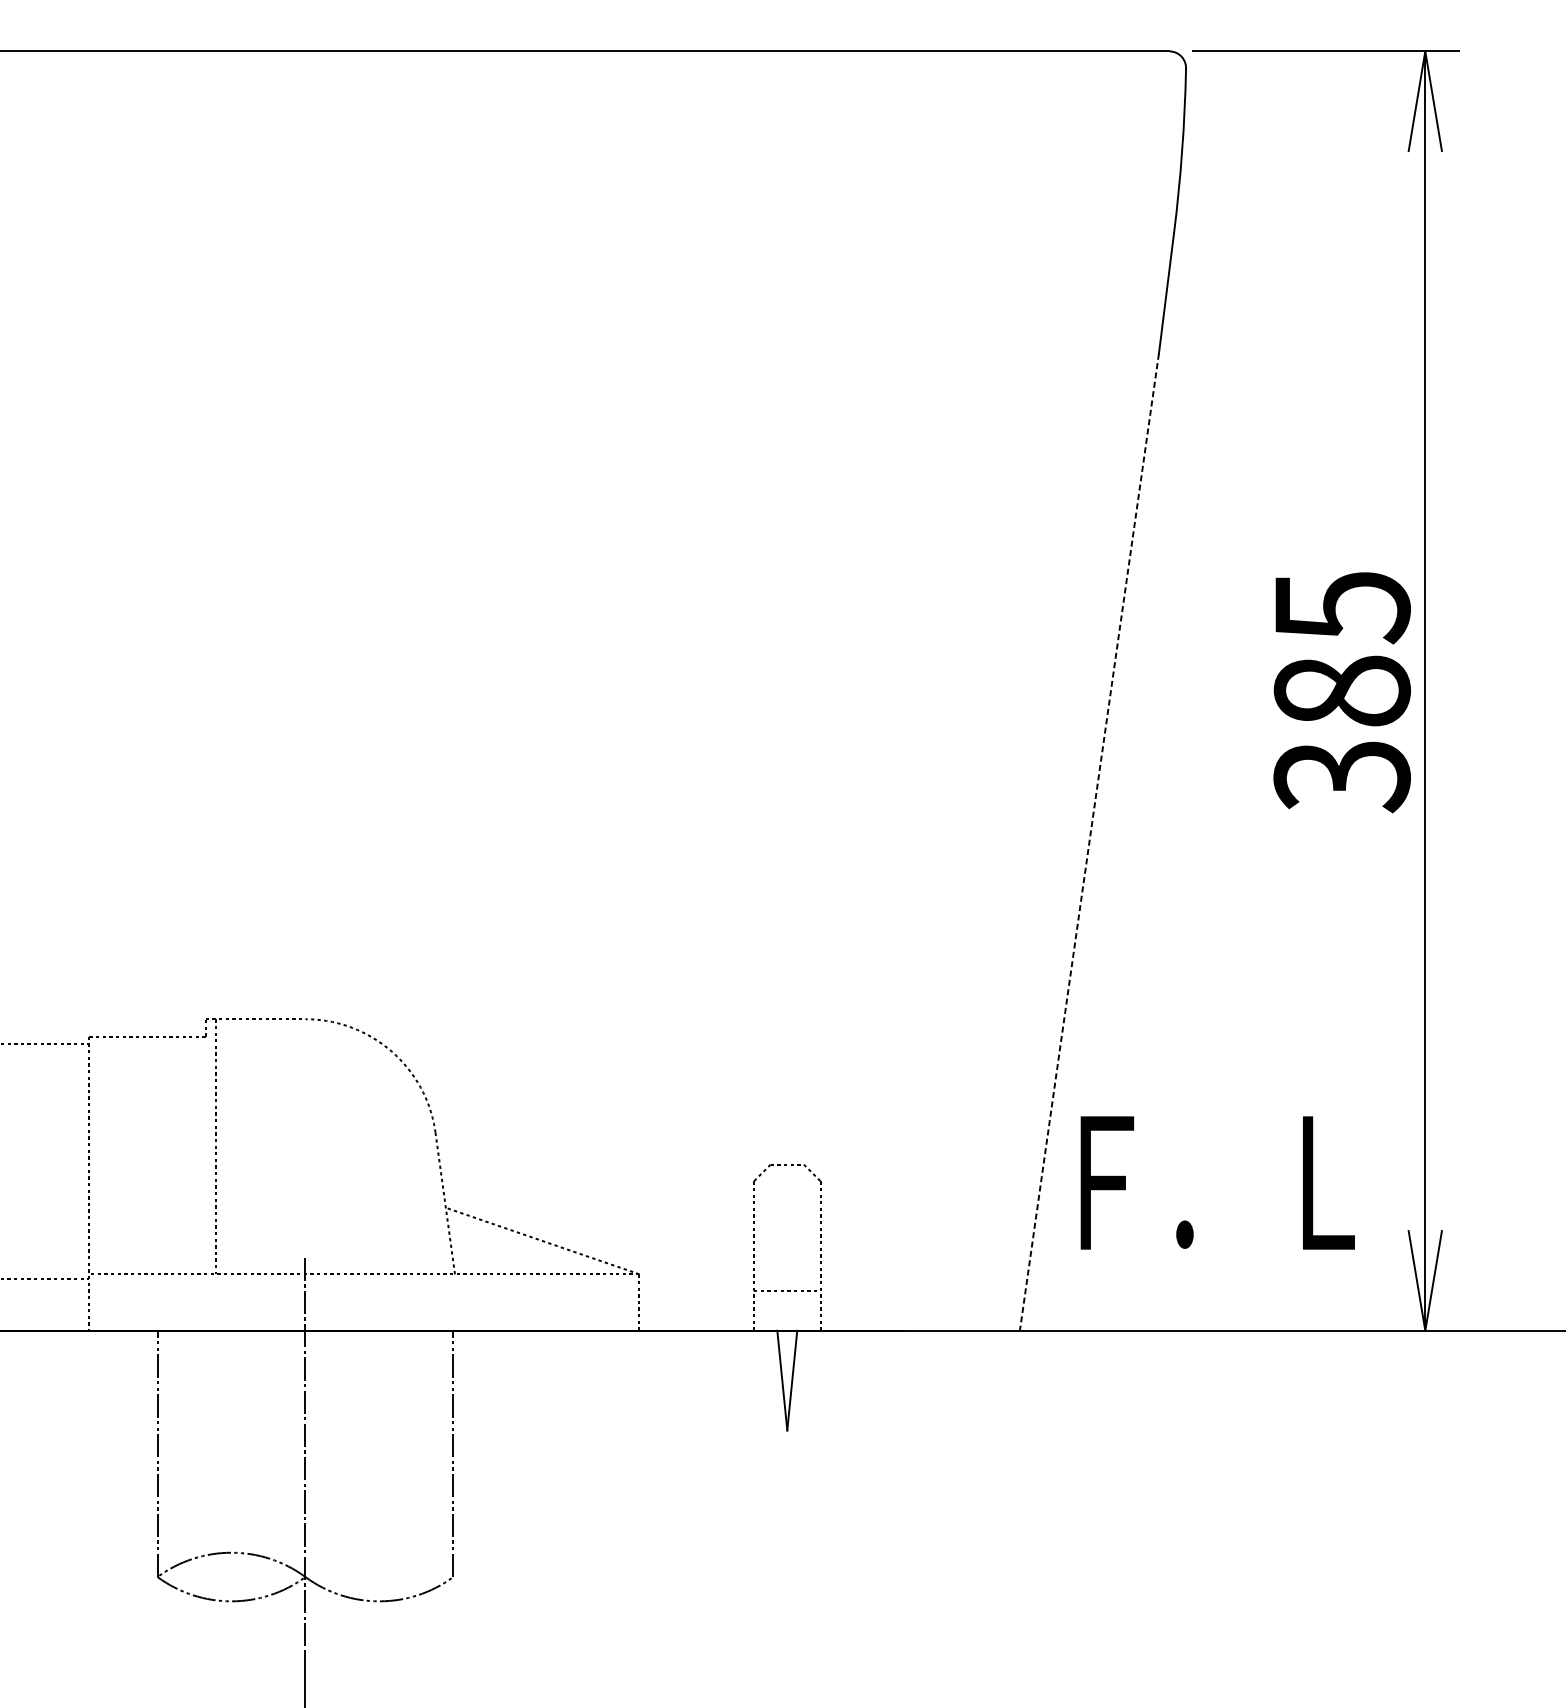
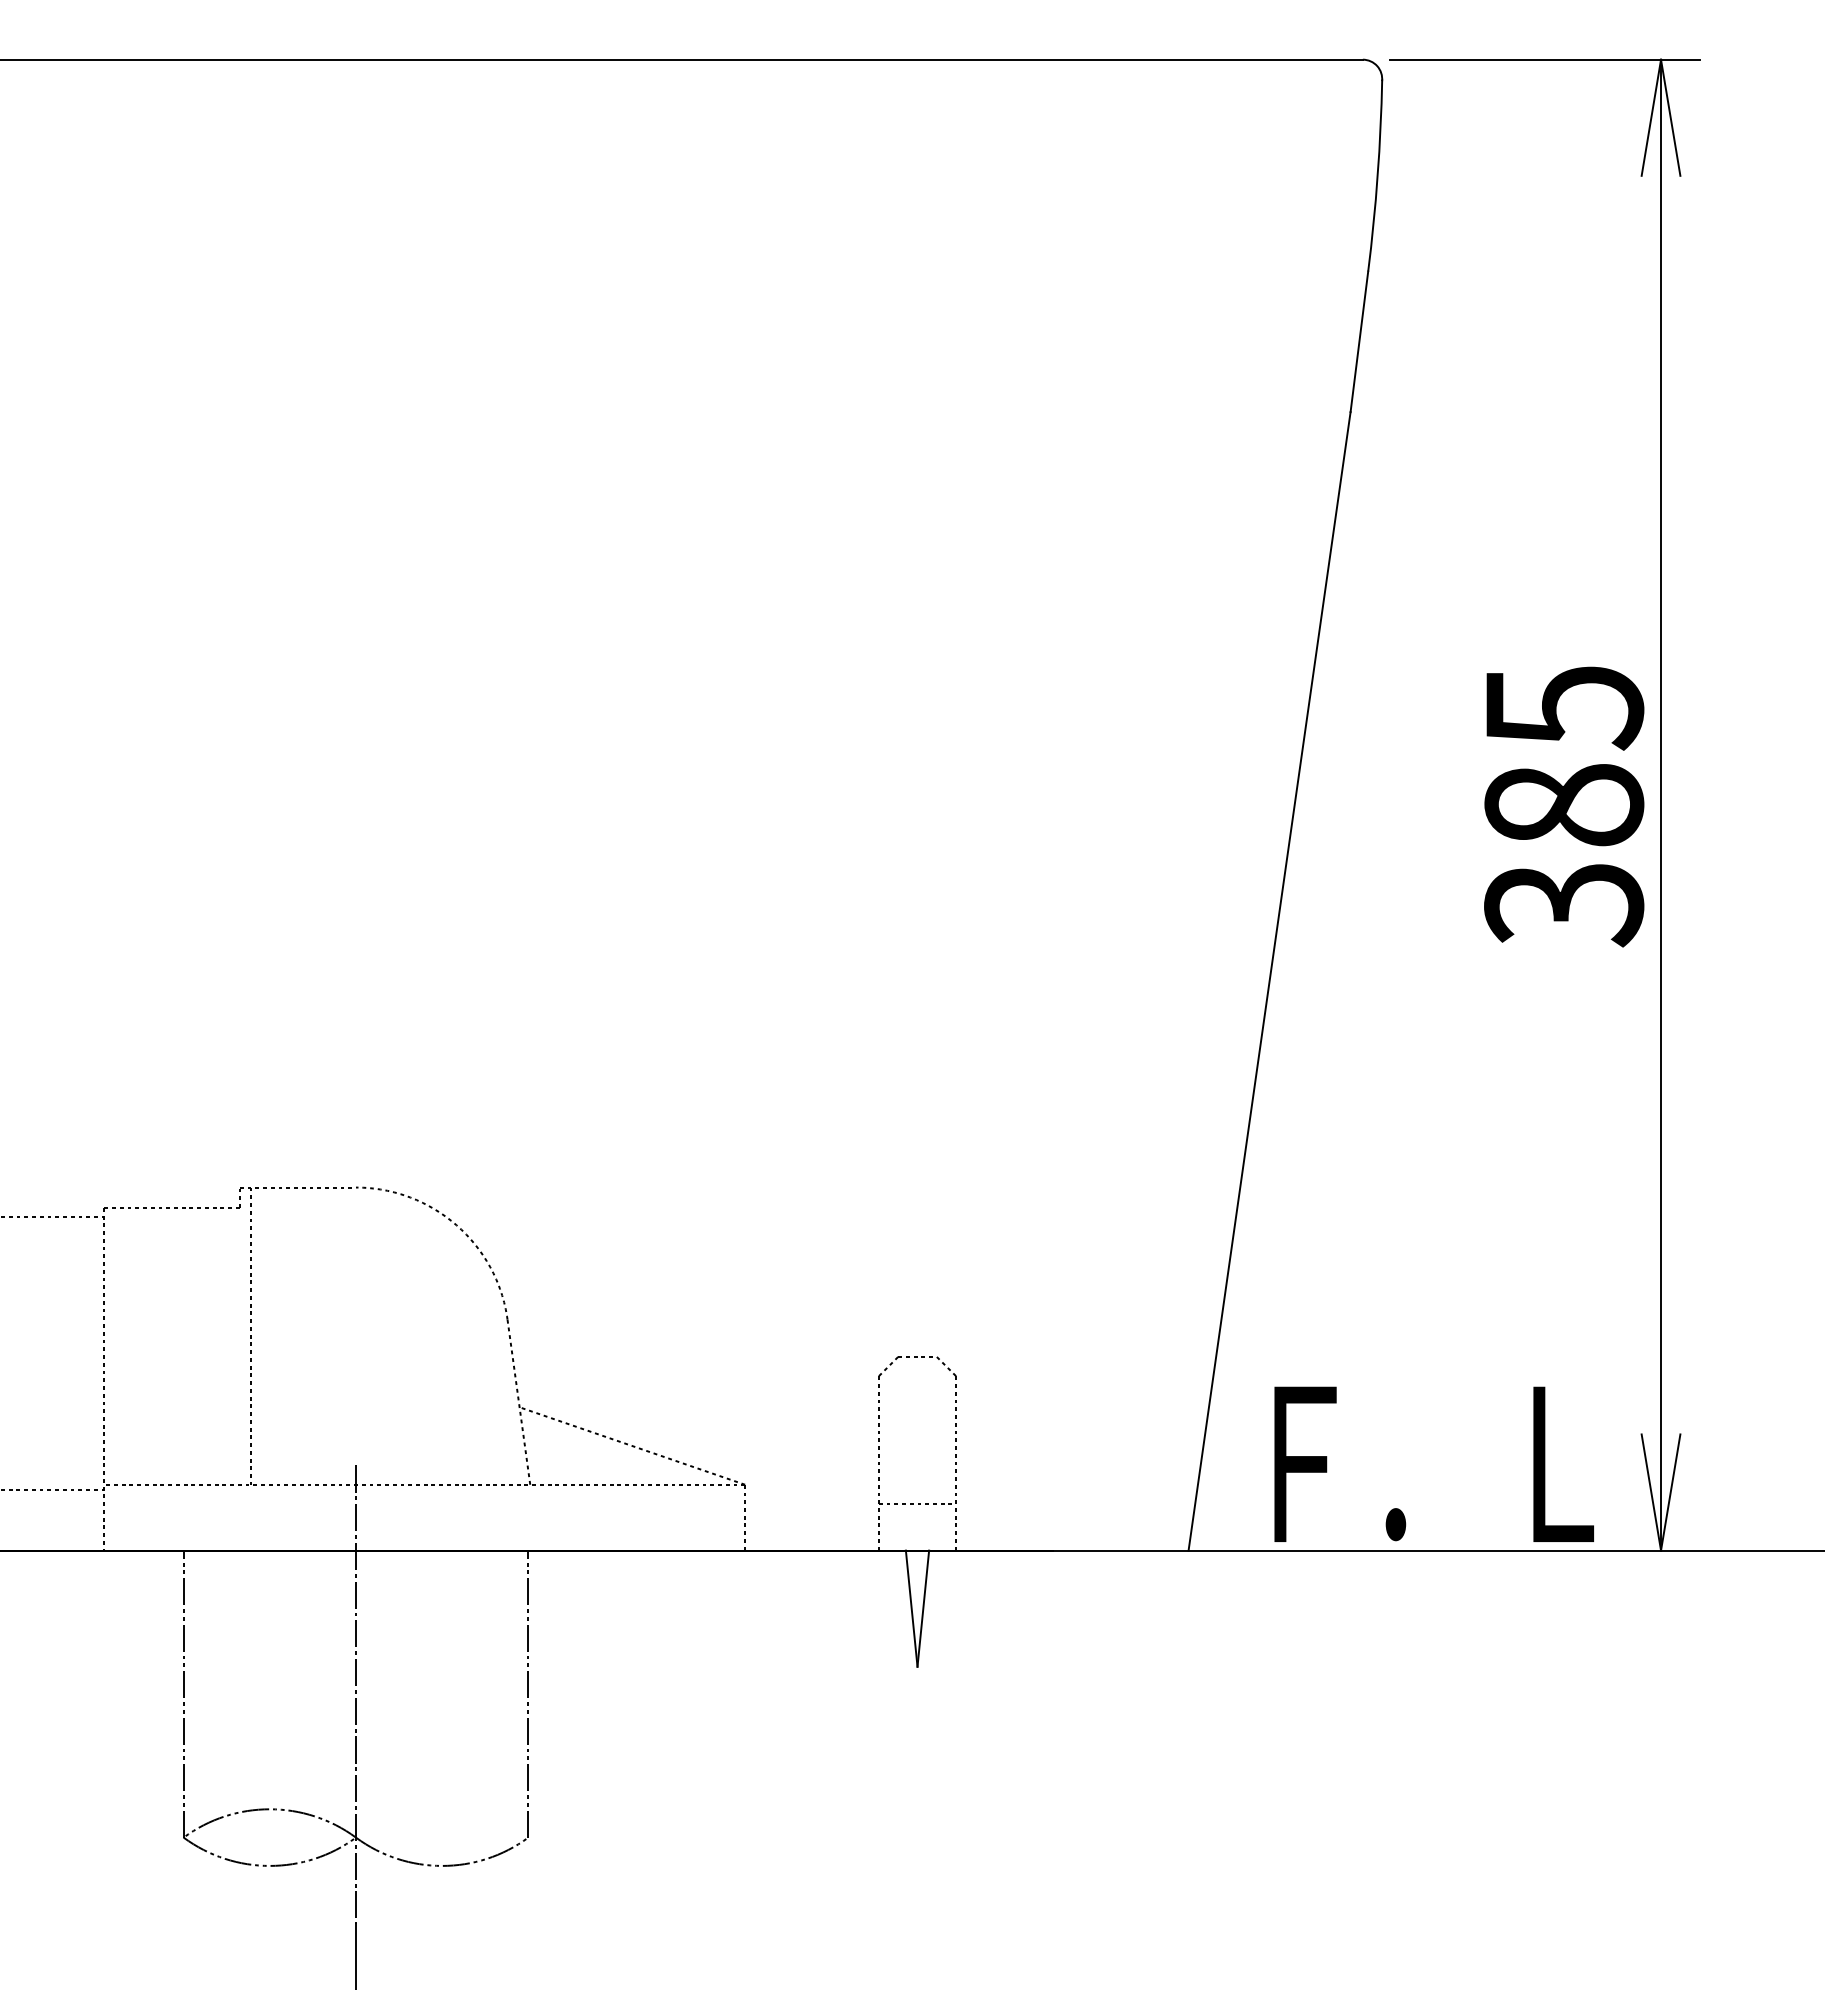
line: (1089, 842) -> (1269, 981), dashed -> solid
text: (1217, 1182) -> (1433, 1463), moved

